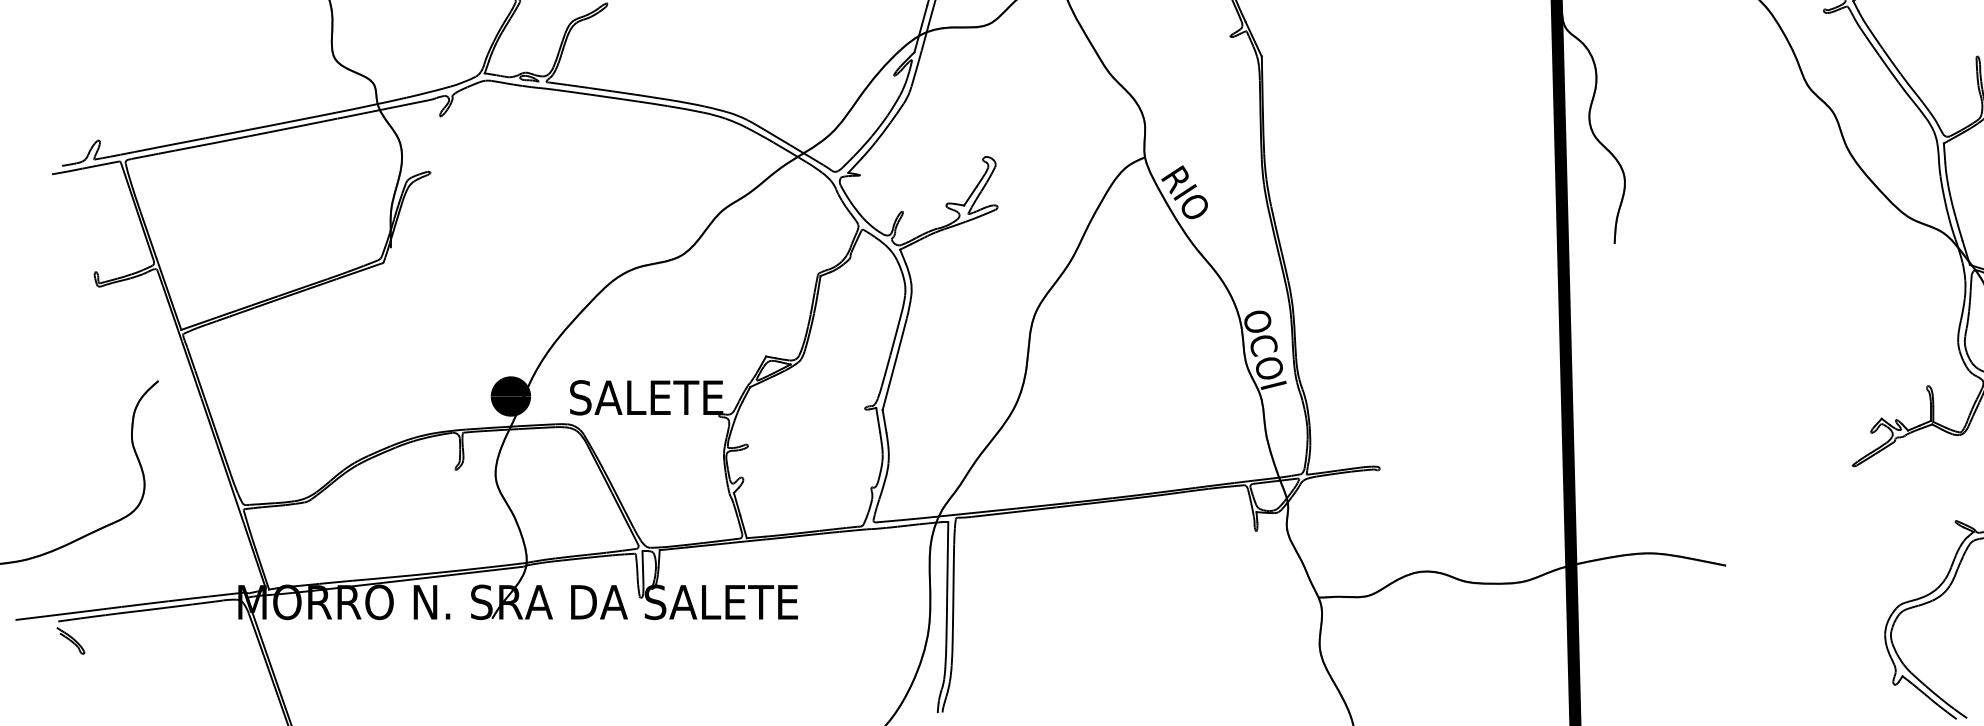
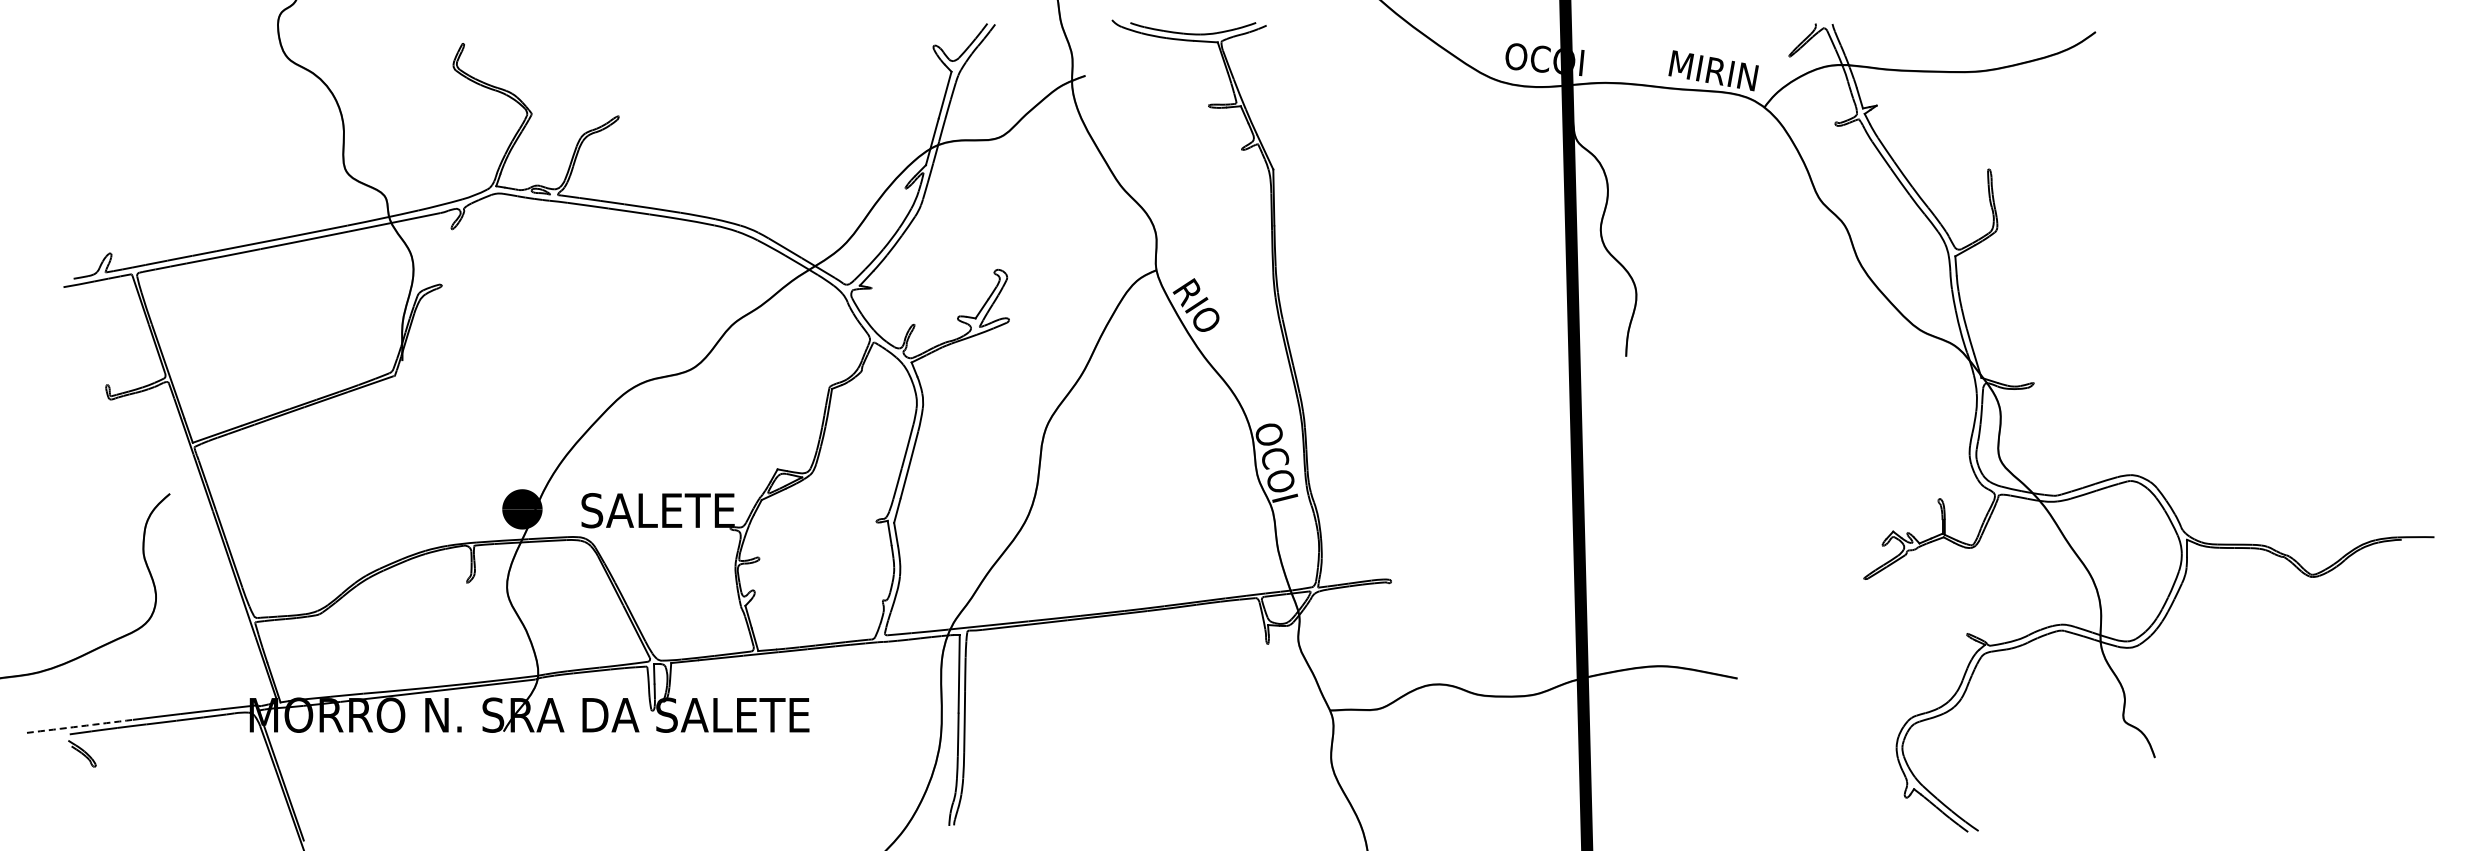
arc: (68, 613) -> (79, 726), solid -> dashed

